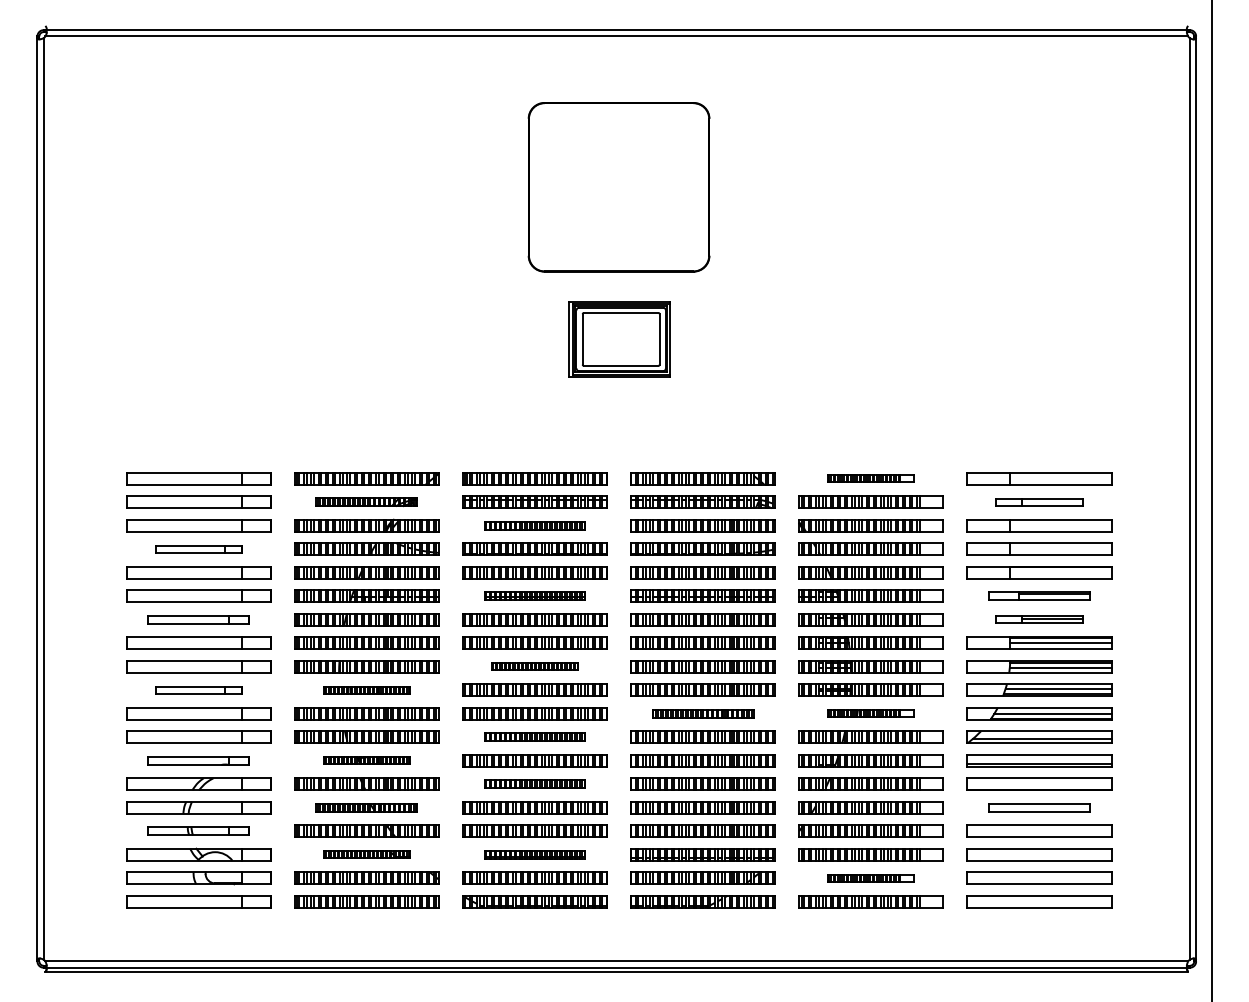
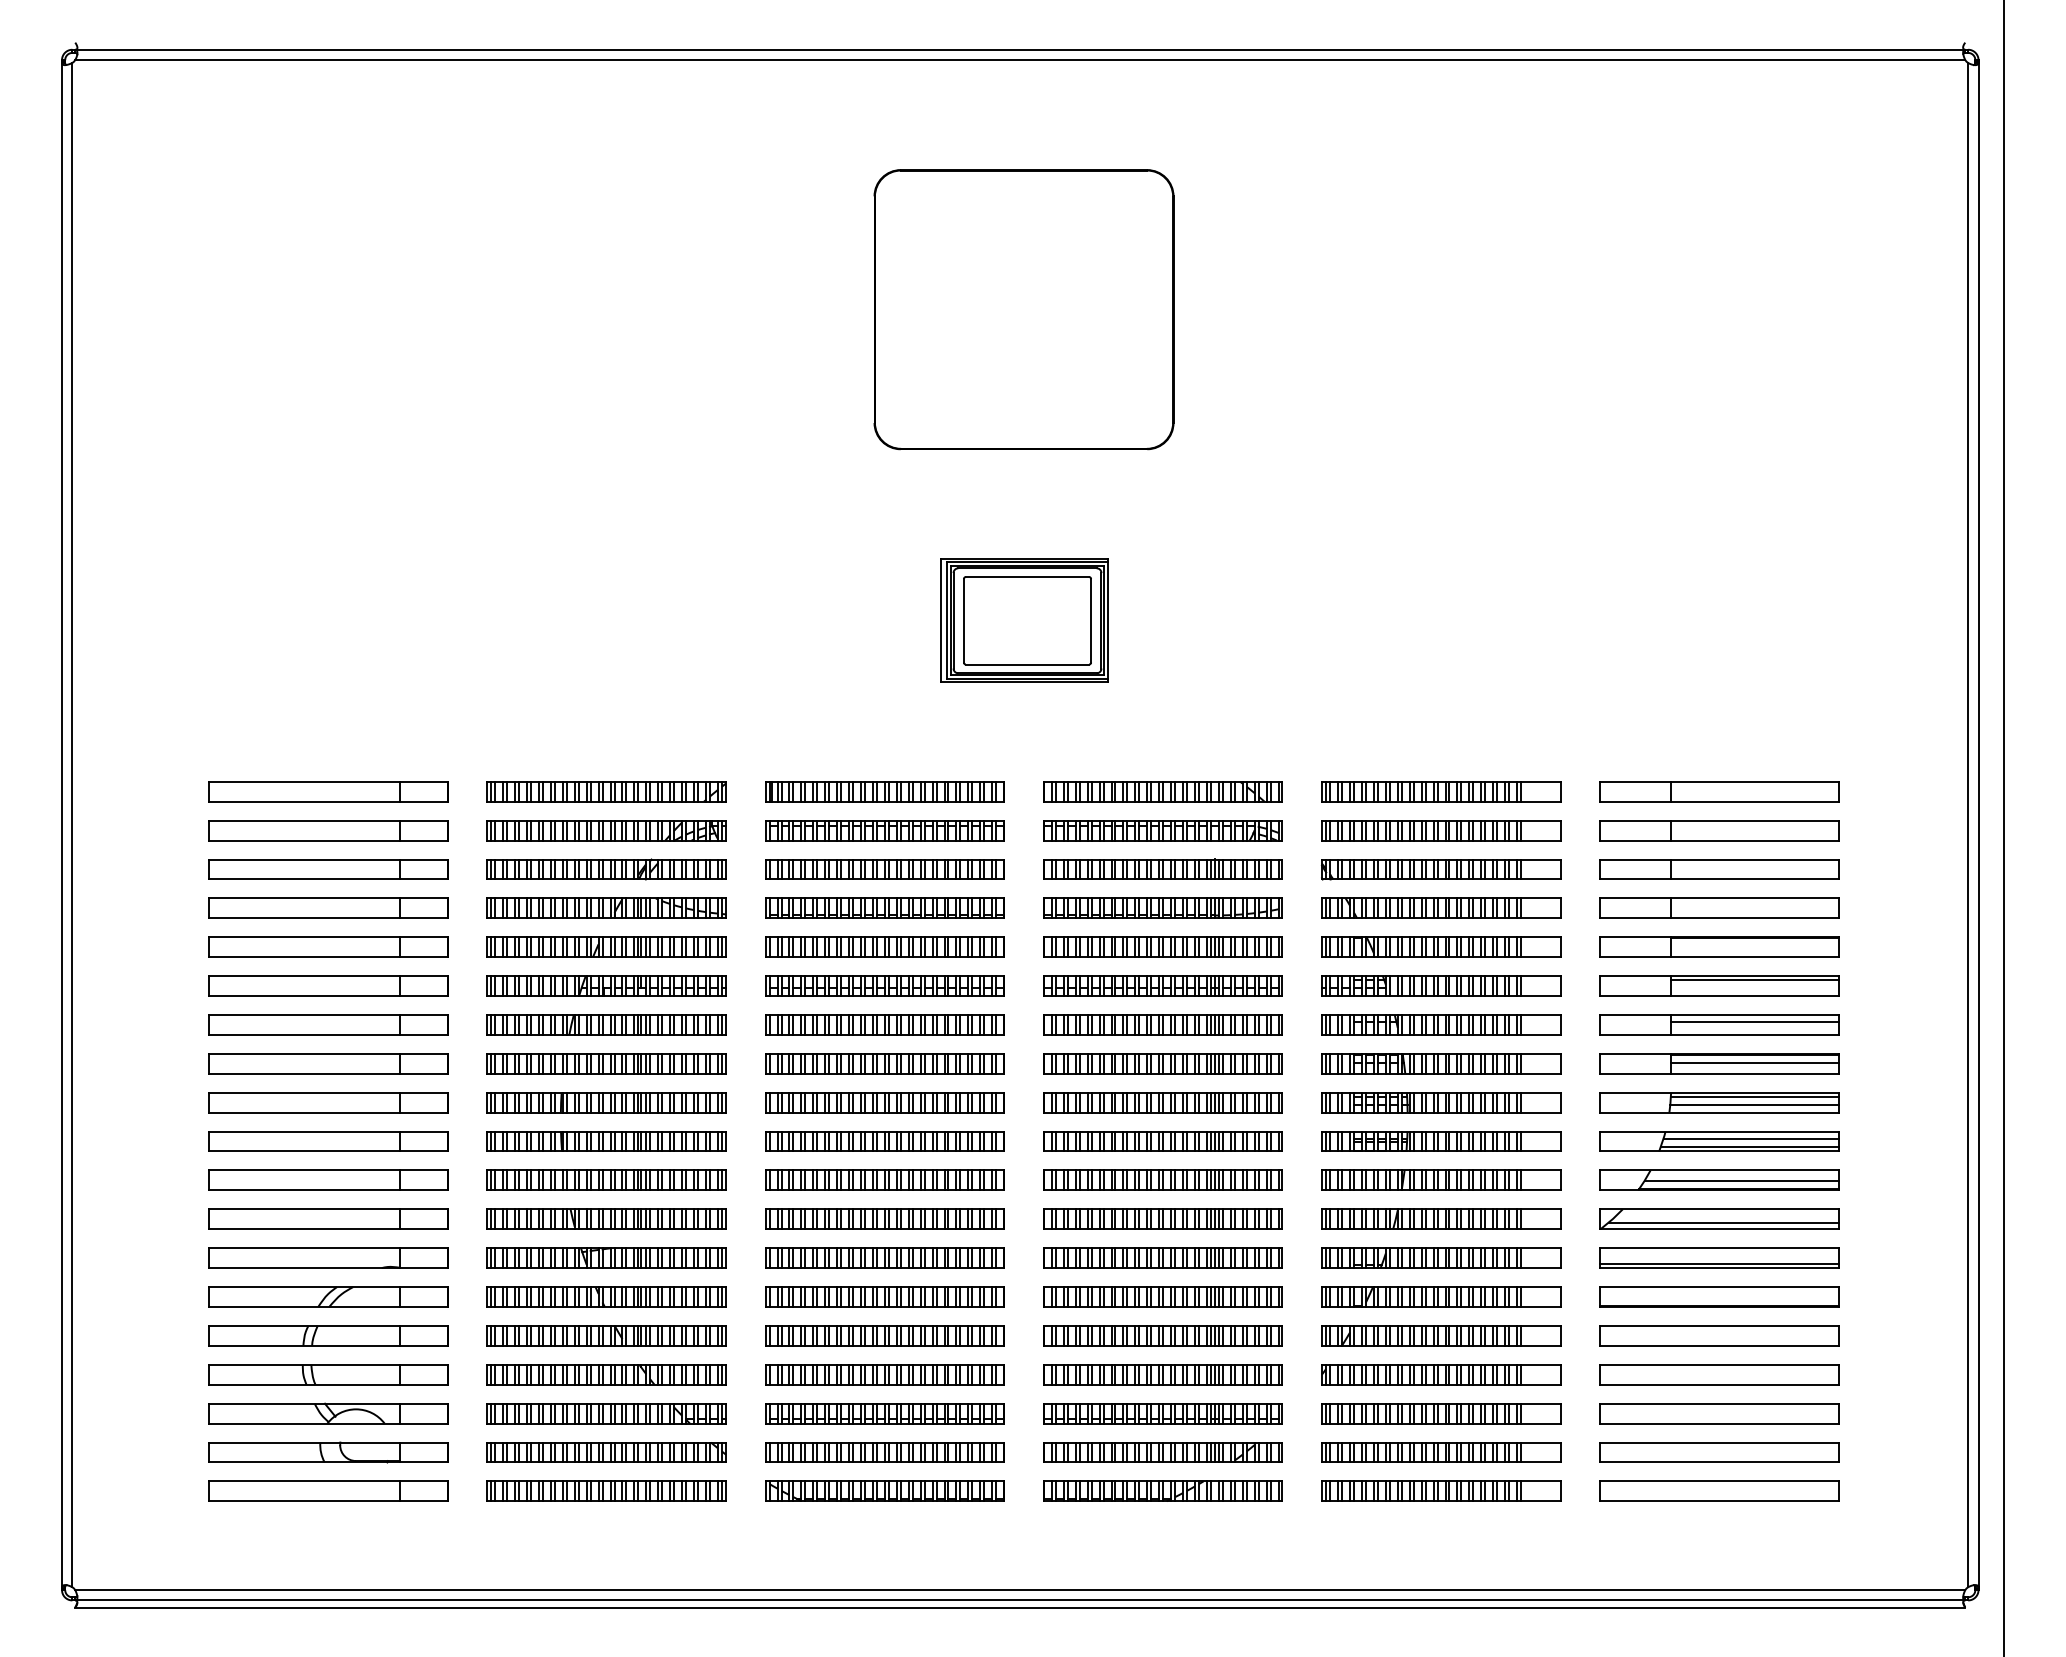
part: (619, 339) -> (1024, 620), moved
part: (870, 478) -> (1439, 791), size x1.67
part: (366, 501) -> (606, 829), size x1.43
part: (1039, 501) -> (1719, 829), size x1.67
part: (534, 525) -> (884, 869), size x1.43
part: (198, 548) -> (328, 907), size x1.67
part: (534, 595) -> (884, 984), size x1.43
part: (1039, 595) -> (1719, 984), size x1.43
part: (198, 619) -> (328, 1024), size x1.43
part: (1039, 619) -> (1719, 1024), size x1.67
part: (534, 666) -> (884, 1102), size x1.67
part: (198, 689) -> (328, 1140), size x1.67
part: (366, 689) -> (606, 1140), size x1.67
part: (702, 713) -> (1162, 1179), size x1.43
part: (870, 713) -> (1439, 1179), size x1.67
part: (534, 736) -> (884, 1218), size x1.43
part: (198, 760) -> (328, 1257), size x1.43
part: (366, 760) -> (606, 1257), size x1.67
part: (534, 783) -> (884, 1295), size x1.43
part: (366, 807) -> (606, 1335), size x1.43
part: (1039, 807) -> (1719, 1335), size x1.43
part: (198, 830) -> (328, 1373), size x1.43
part: (366, 854) -> (606, 1413), size x1.67
part: (534, 854) -> (884, 1413), size x1.43
part: (870, 877) -> (1439, 1451), size x1.67

